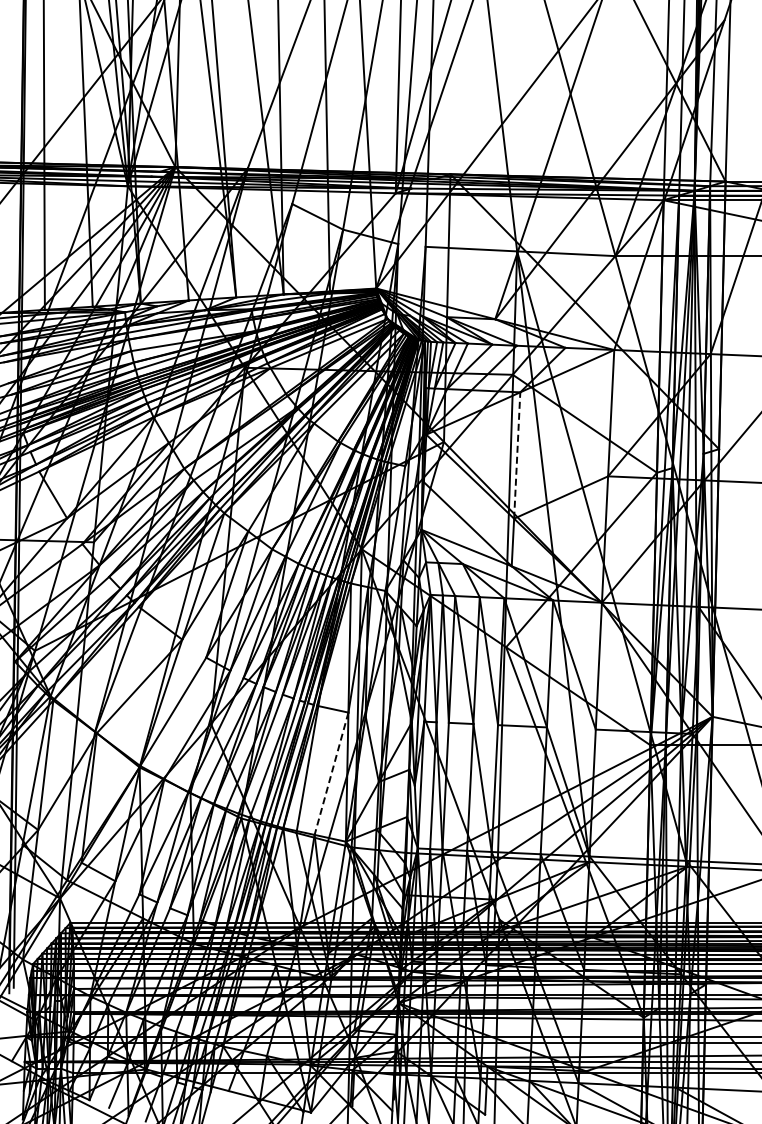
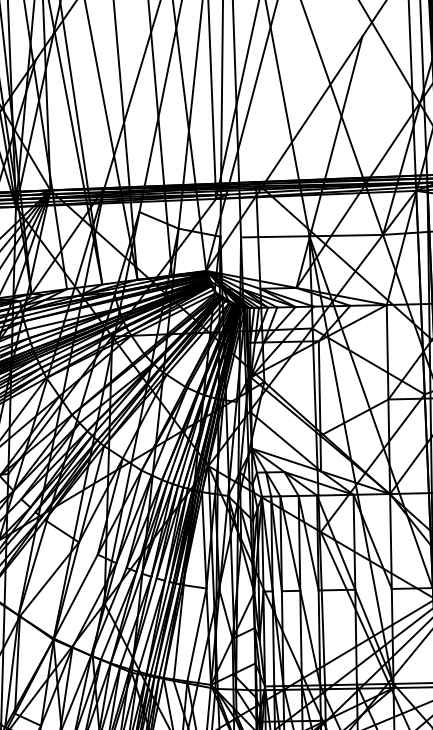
line: (517, 455) -> (319, 388), dashed -> solid
line: (331, 774) -> (196, 635), dashed -> solid

